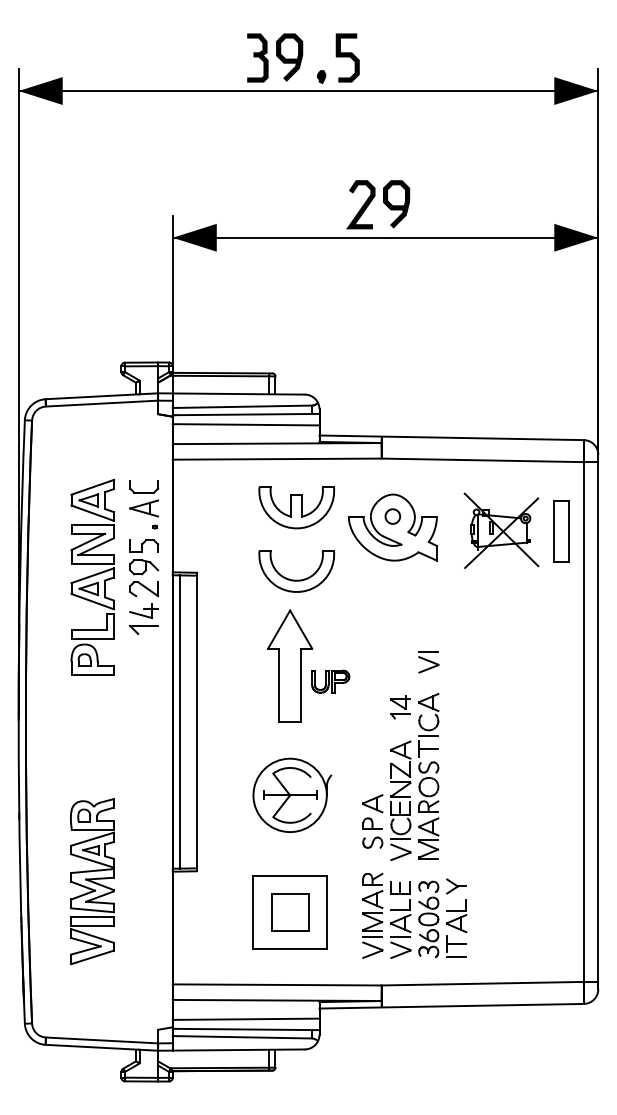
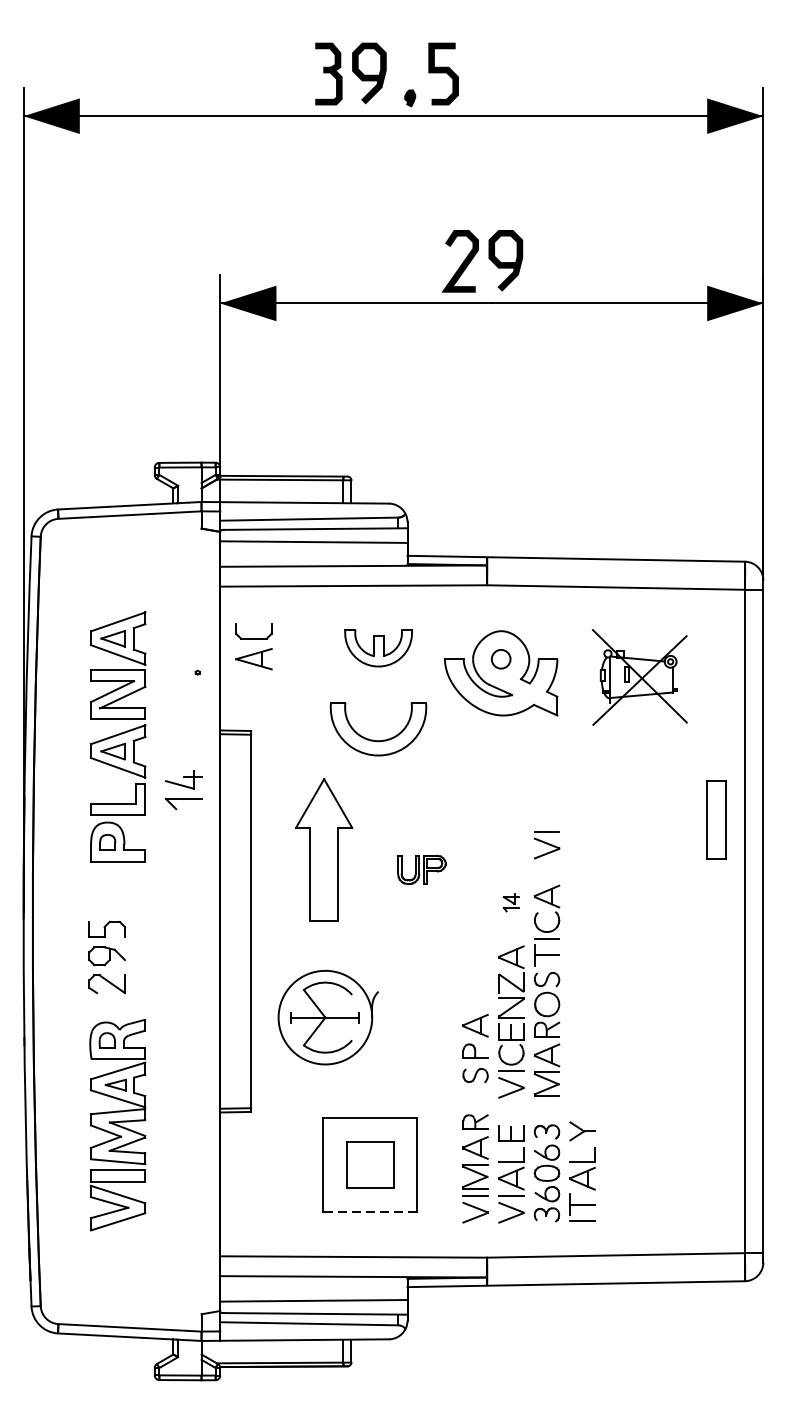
part: (144, 498) -> (254, 646), moved
part: (296, 507) -> (378, 647), size x0.7
part: (561, 531) -> (716, 819), moved
part: (144, 568) -> (107, 957), moved
part: (290, 665) -> (324, 849), moved
part: (400, 707) -> (510, 902), size x0.6
line: (180, 721) -> (230, 920), removed
part: (292, 794) -> (328, 1016), moved
line: (290, 949) -> (370, 1211), solid -> dashed

